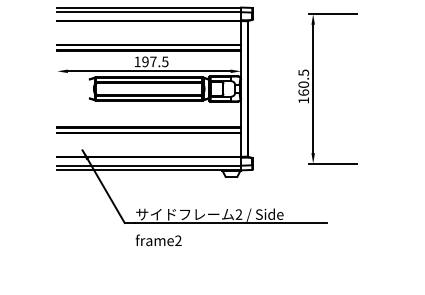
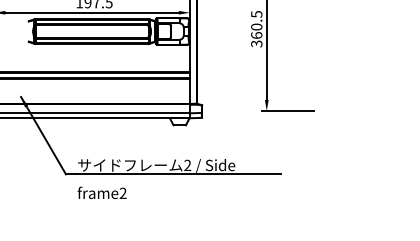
text: (303, 100) -> (256, 43), 160.5 -> 360.5

